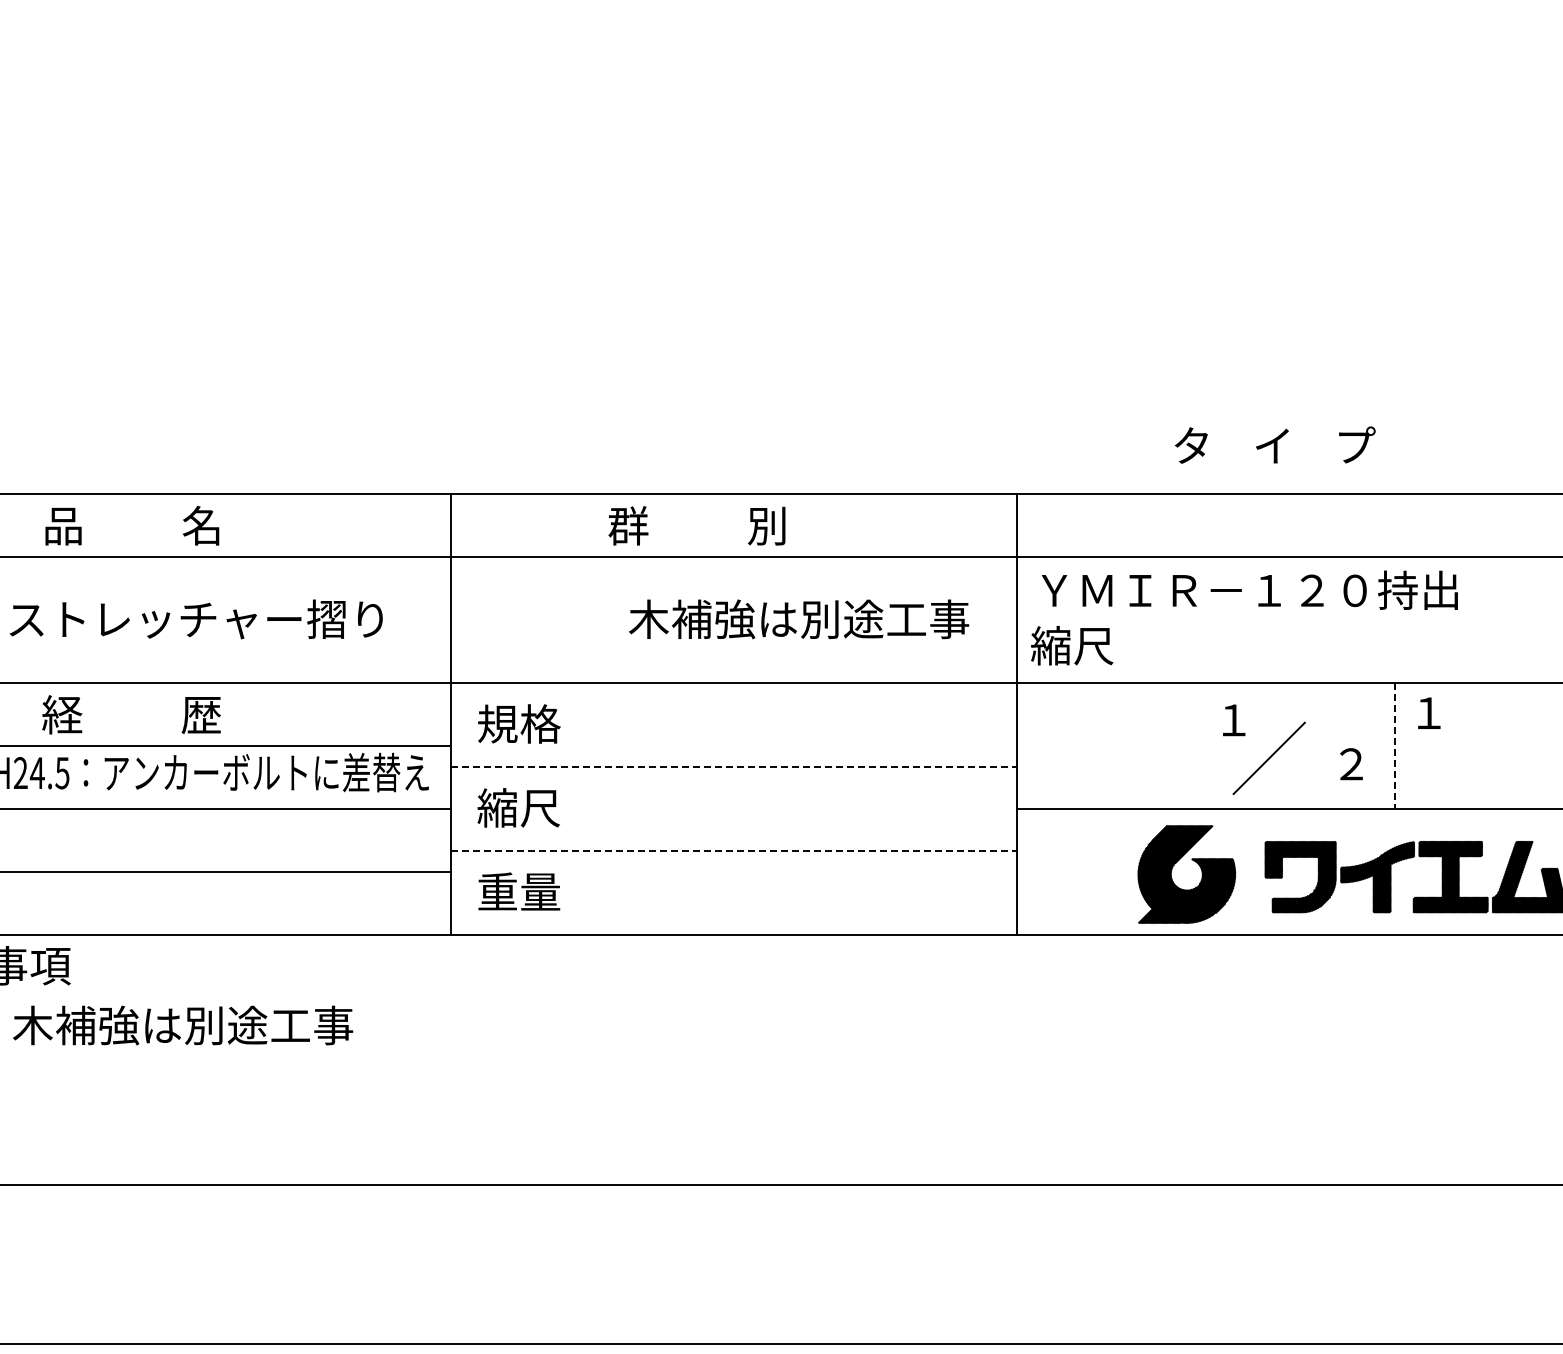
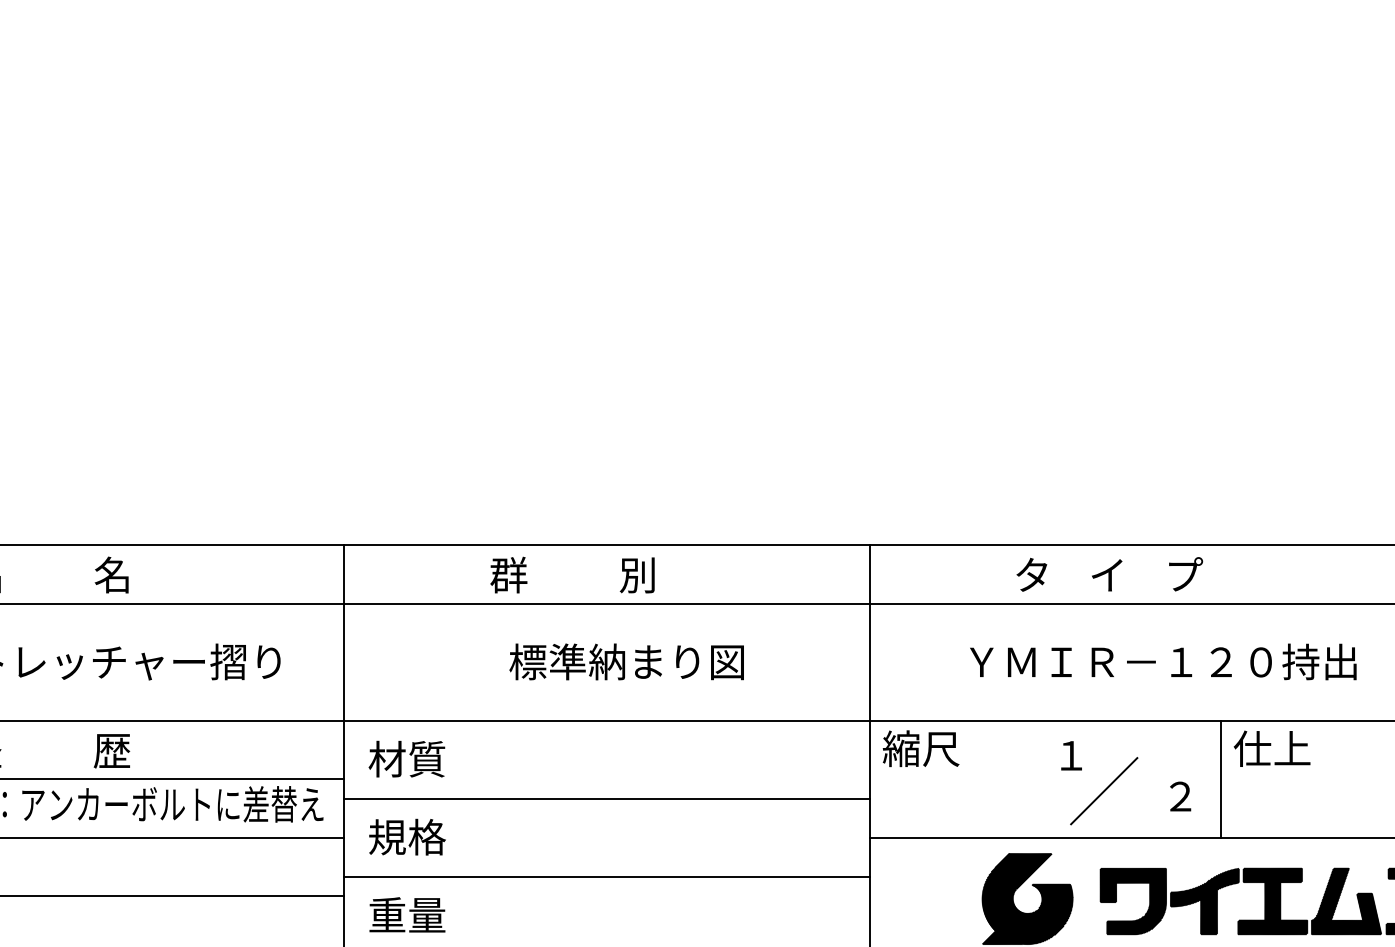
text: (1274, 444) -> (1109, 573), moved
text: (1249, 589) -> (1162, 661), moved
text: (799, 619) -> (667, 662), 木補強は別途工事 -> 標準納まり図
text: (1072, 645) -> (921, 748), moved
text: (1449, 712) -> (1271, 748), １ -> 仕上
text: (518, 723) -> (406, 758), 規格 -> 材質
line: (1395, 745) -> (1221, 779), dashed -> solid
line: (734, 766) -> (607, 798), dashed -> solid
text: (518, 807) -> (406, 836), 縮尺 -> 規格
line: (734, 850) -> (607, 876), dashed -> solid

